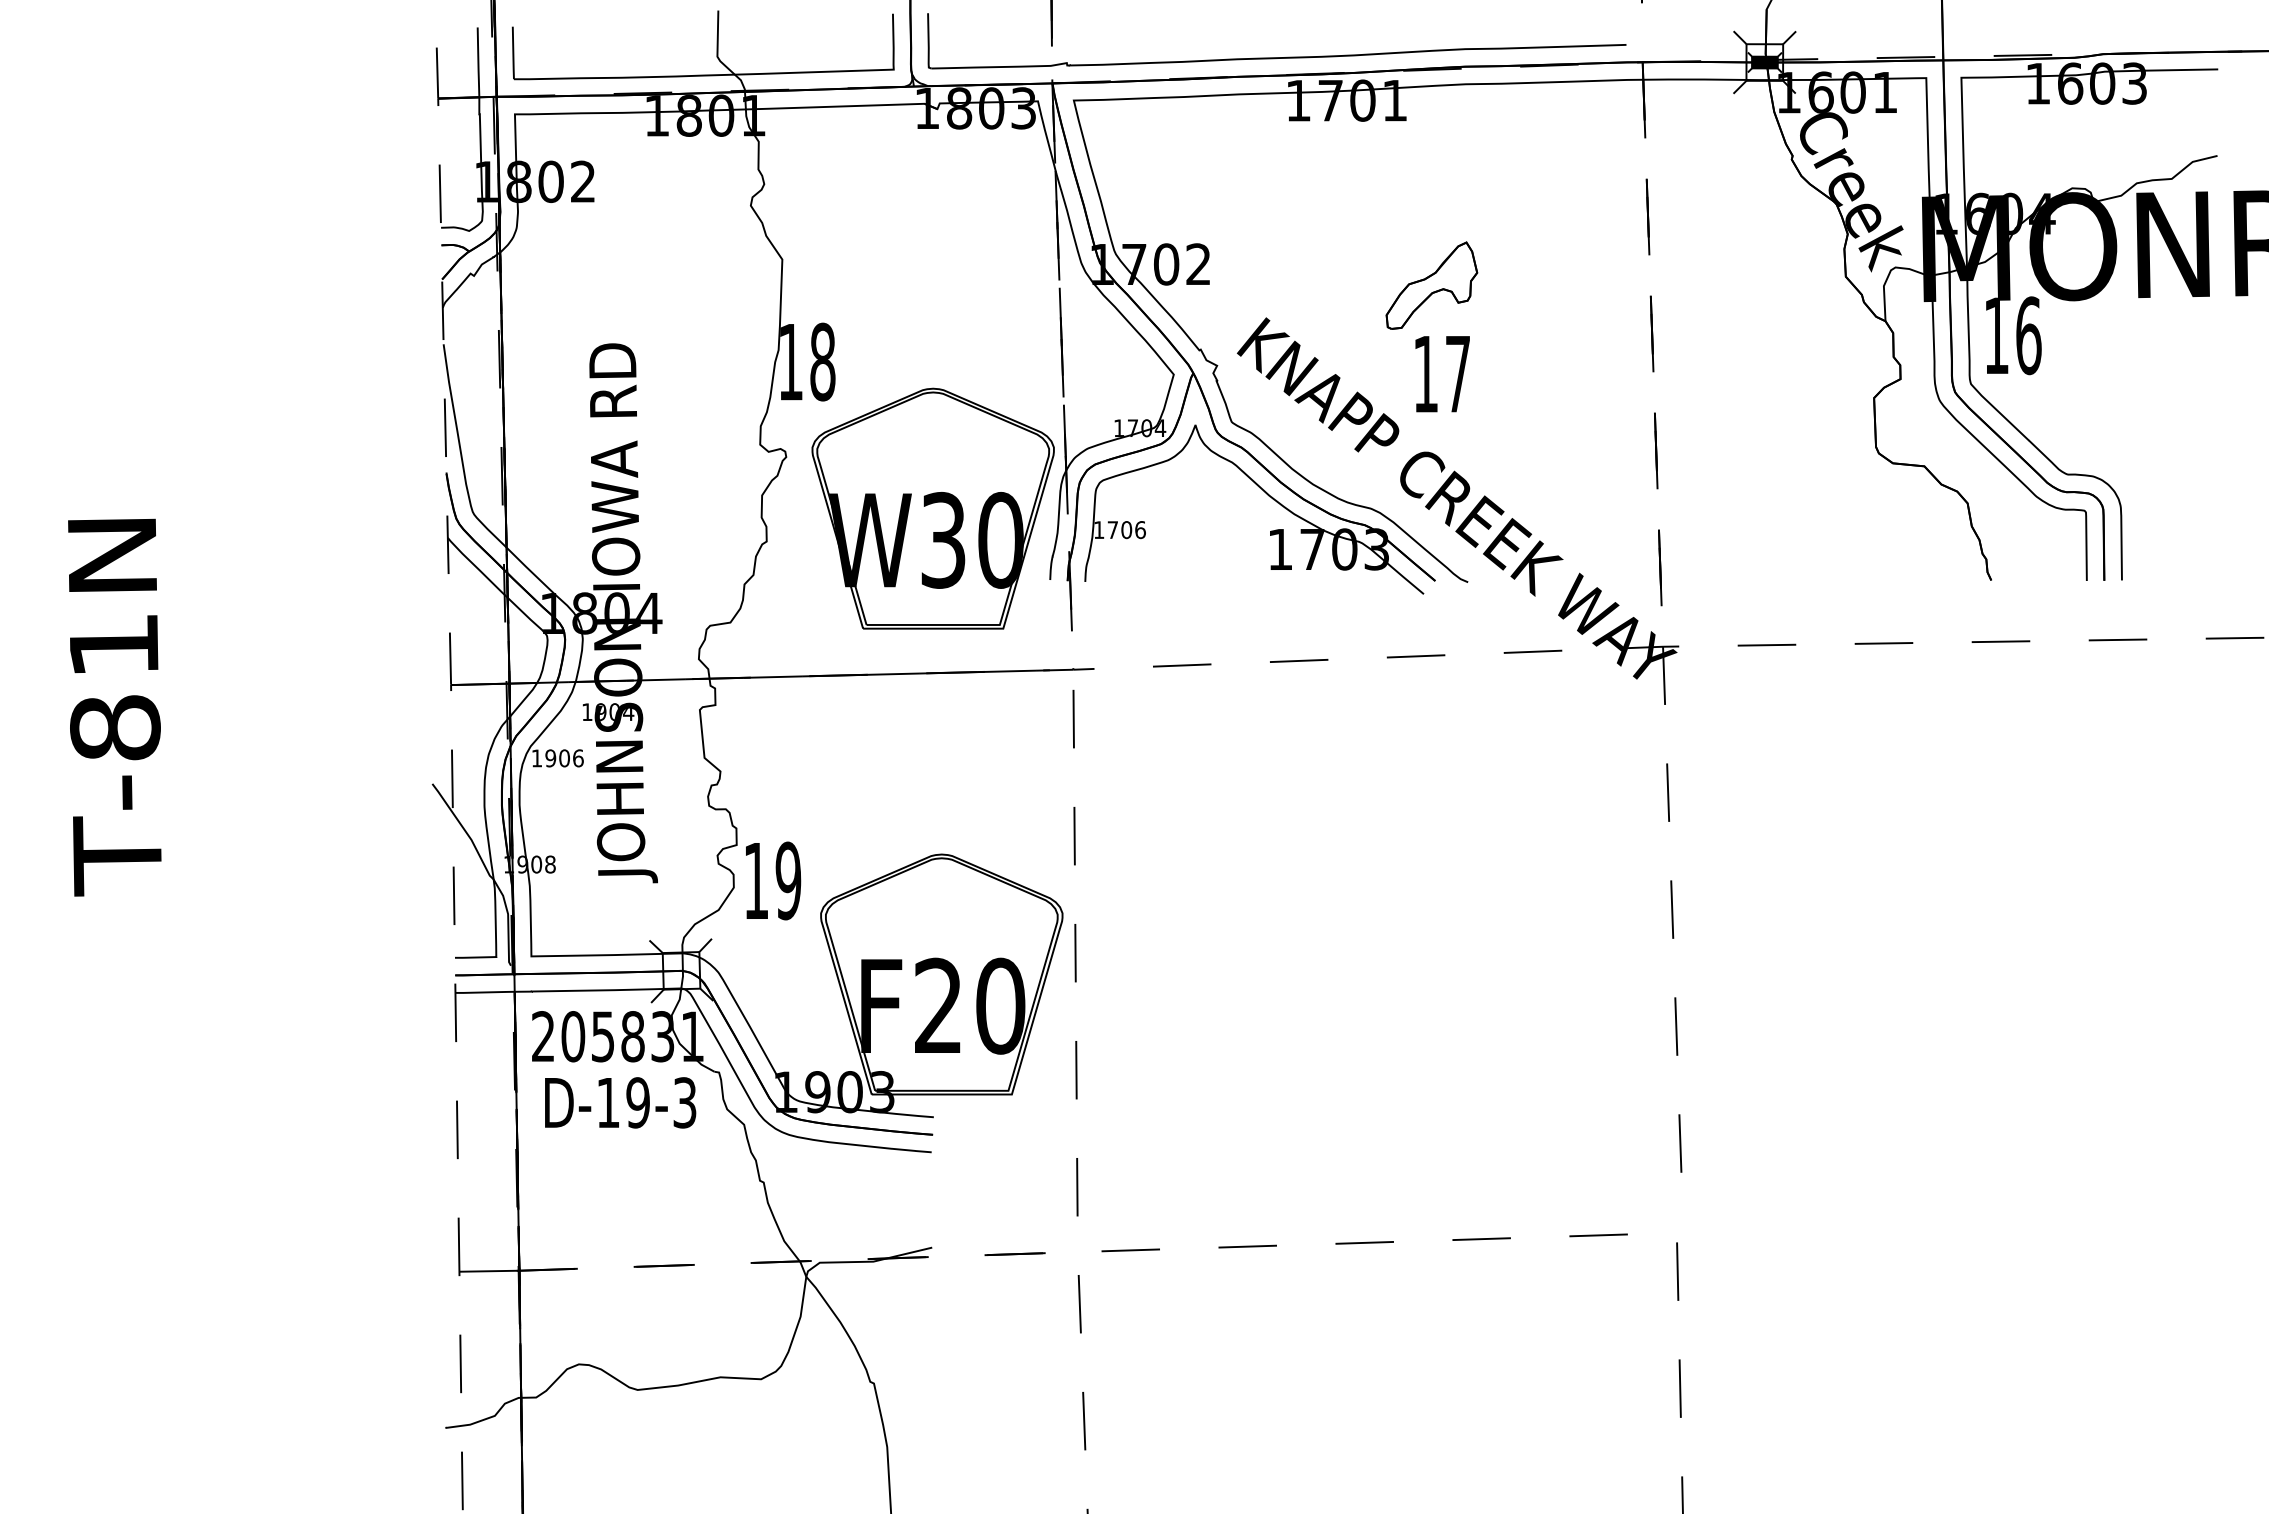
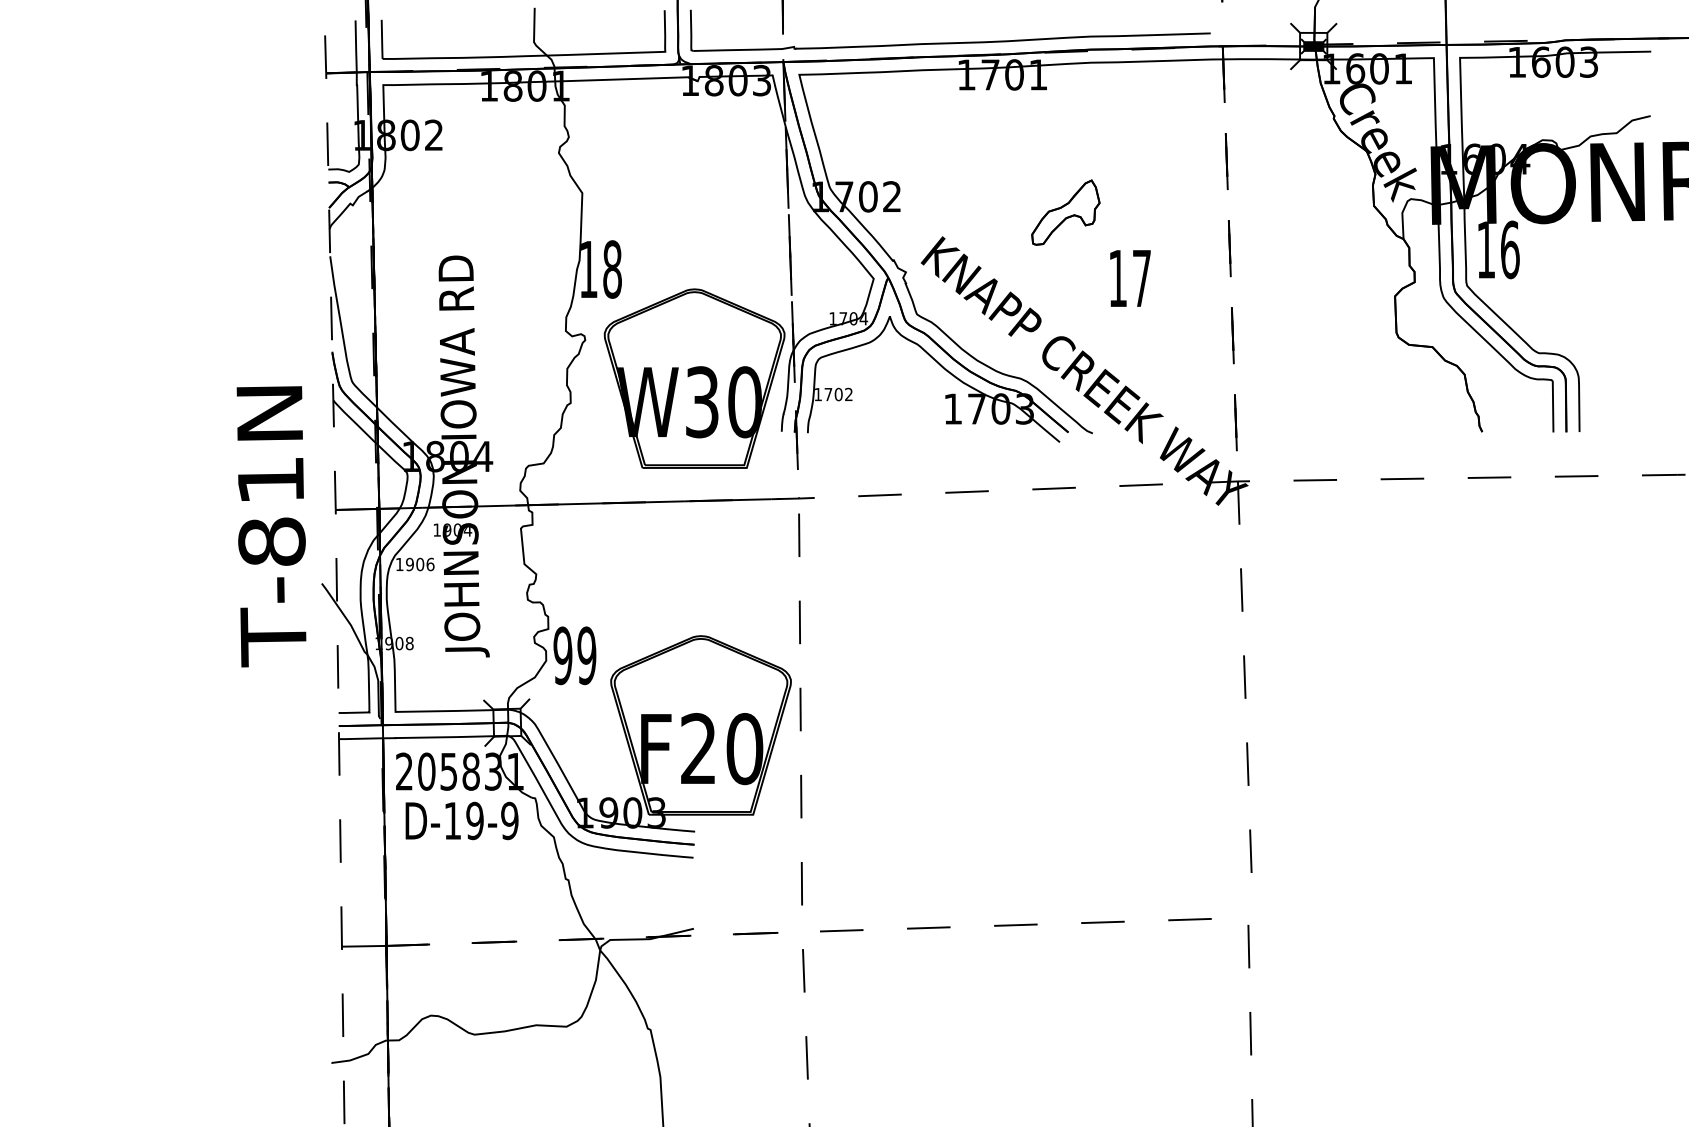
text: (1442, 374) -> (1130, 278), moved
text: (1140, 530) -> (848, 394), 1706 -> 1702
text: (114, 707) -> (271, 526), moved
text: (755, 880) -> (562, 655), 19 -> 99
text: (684, 1102) -> (509, 820), D-19-3 -> D-19-9

